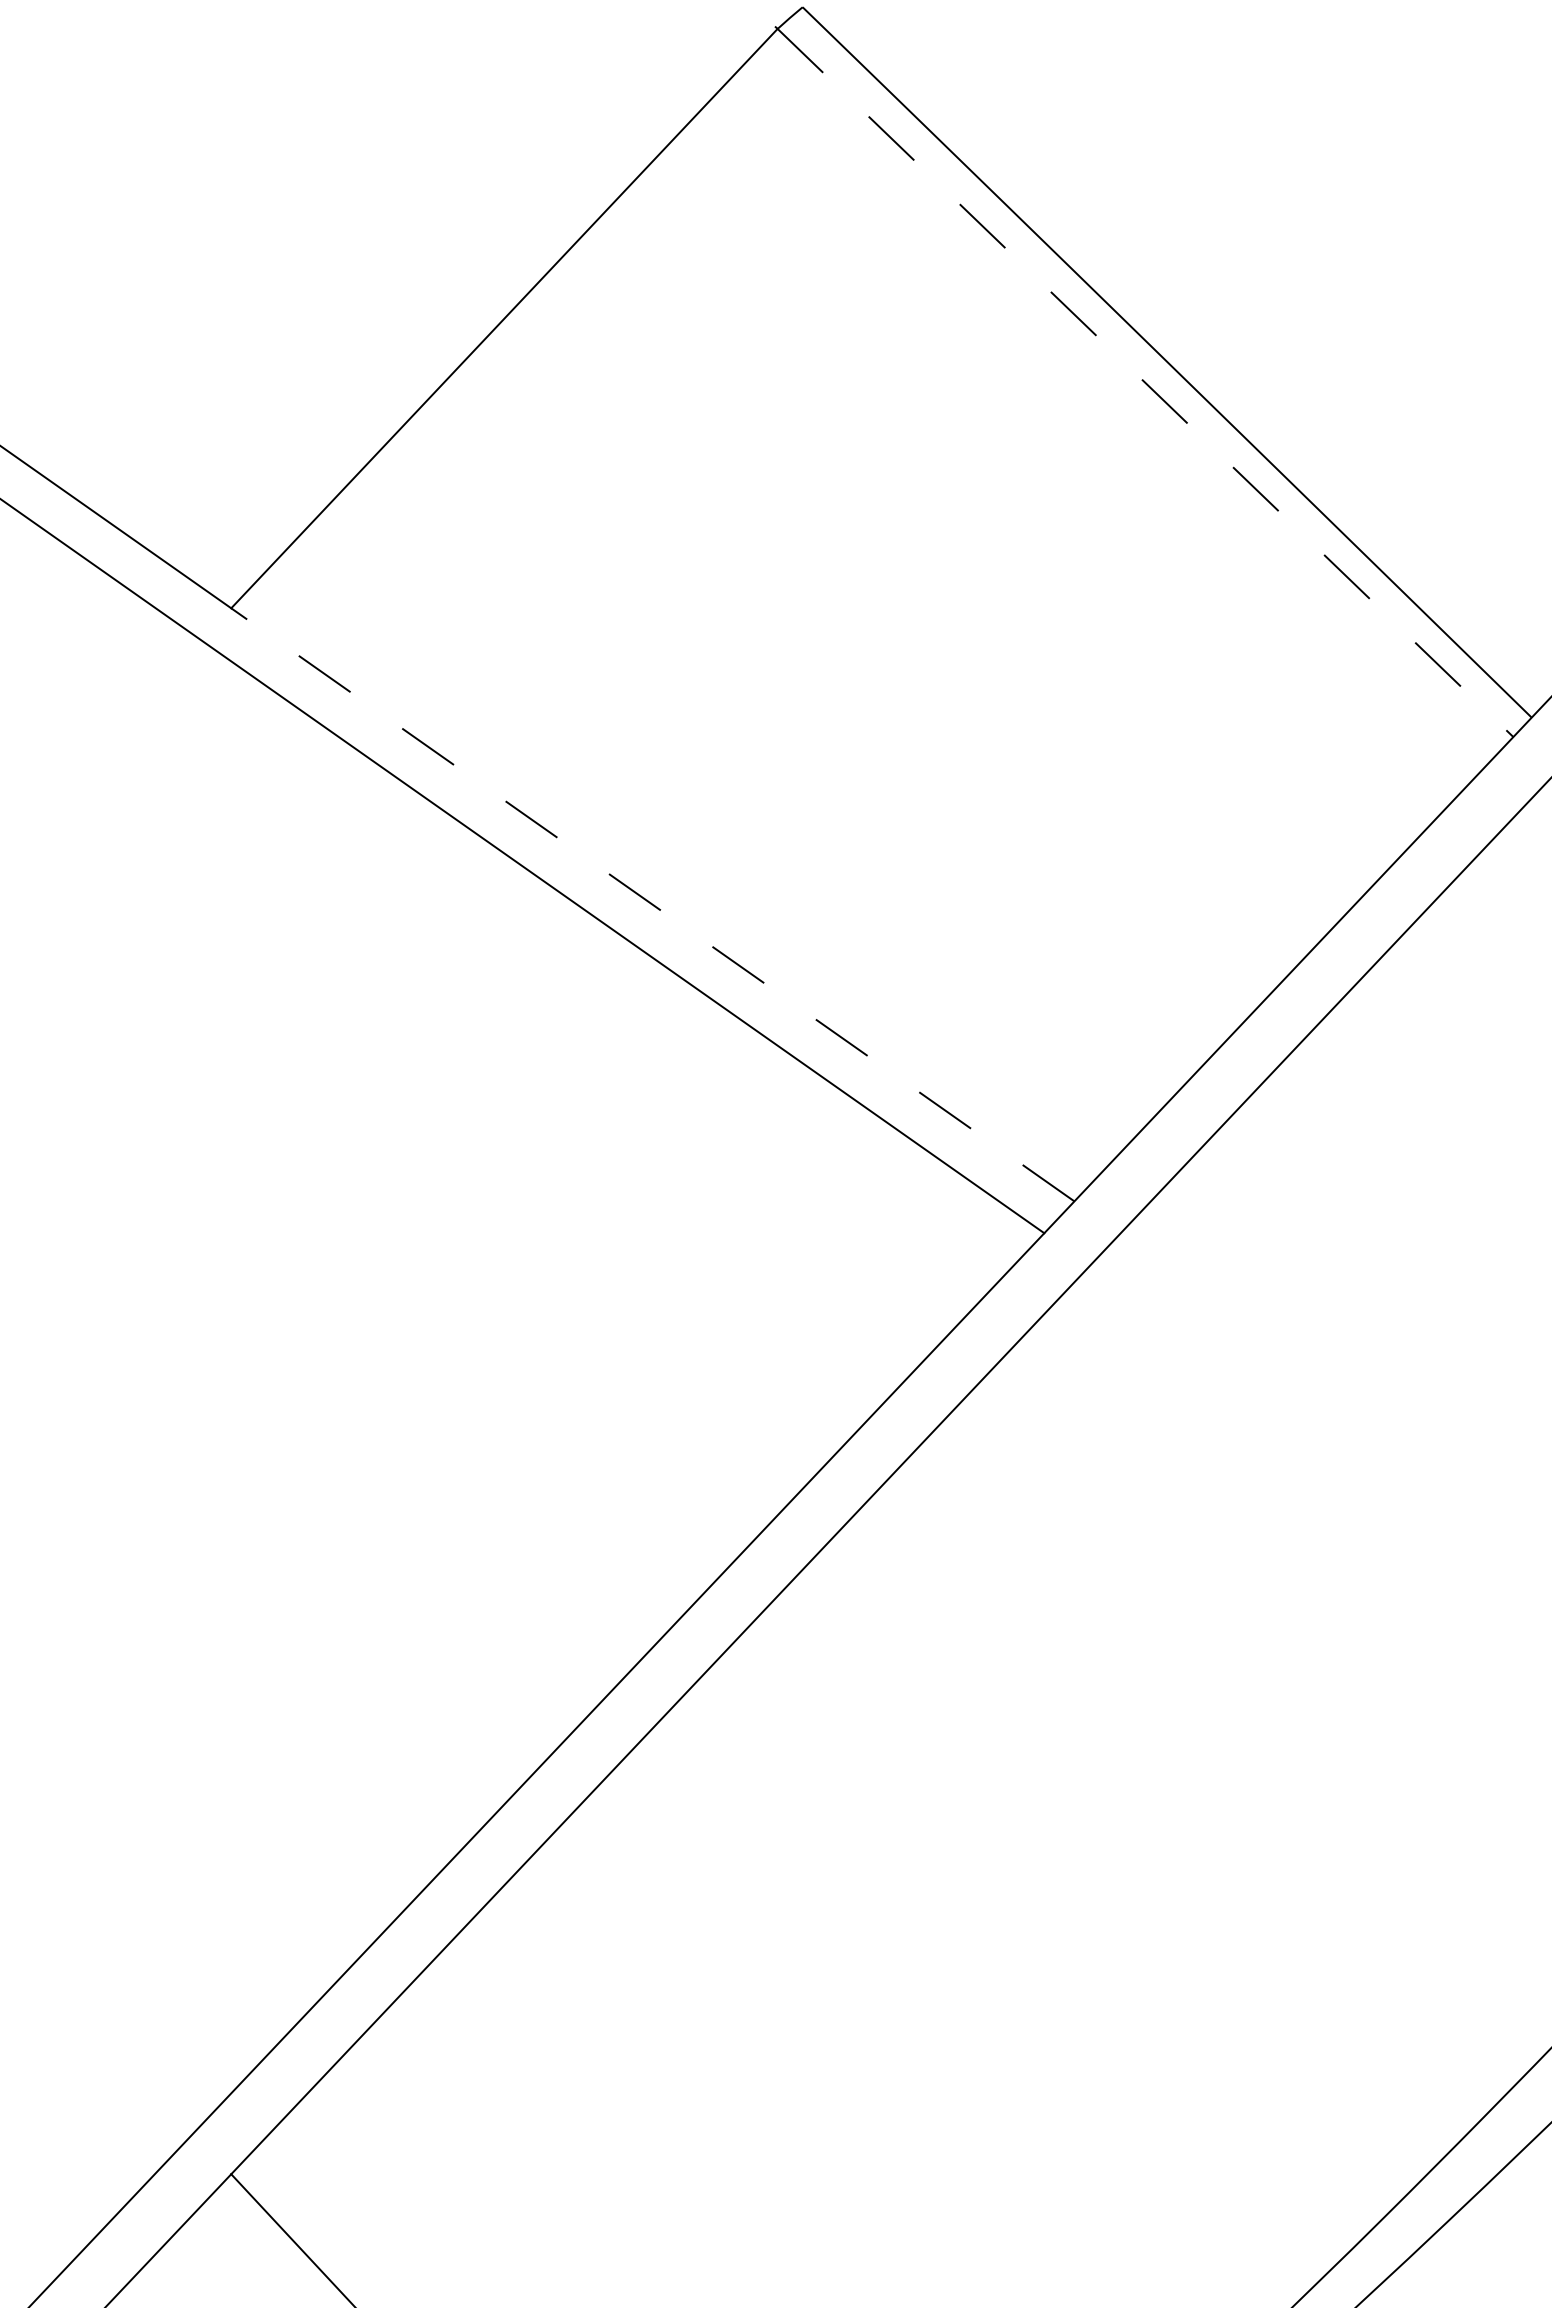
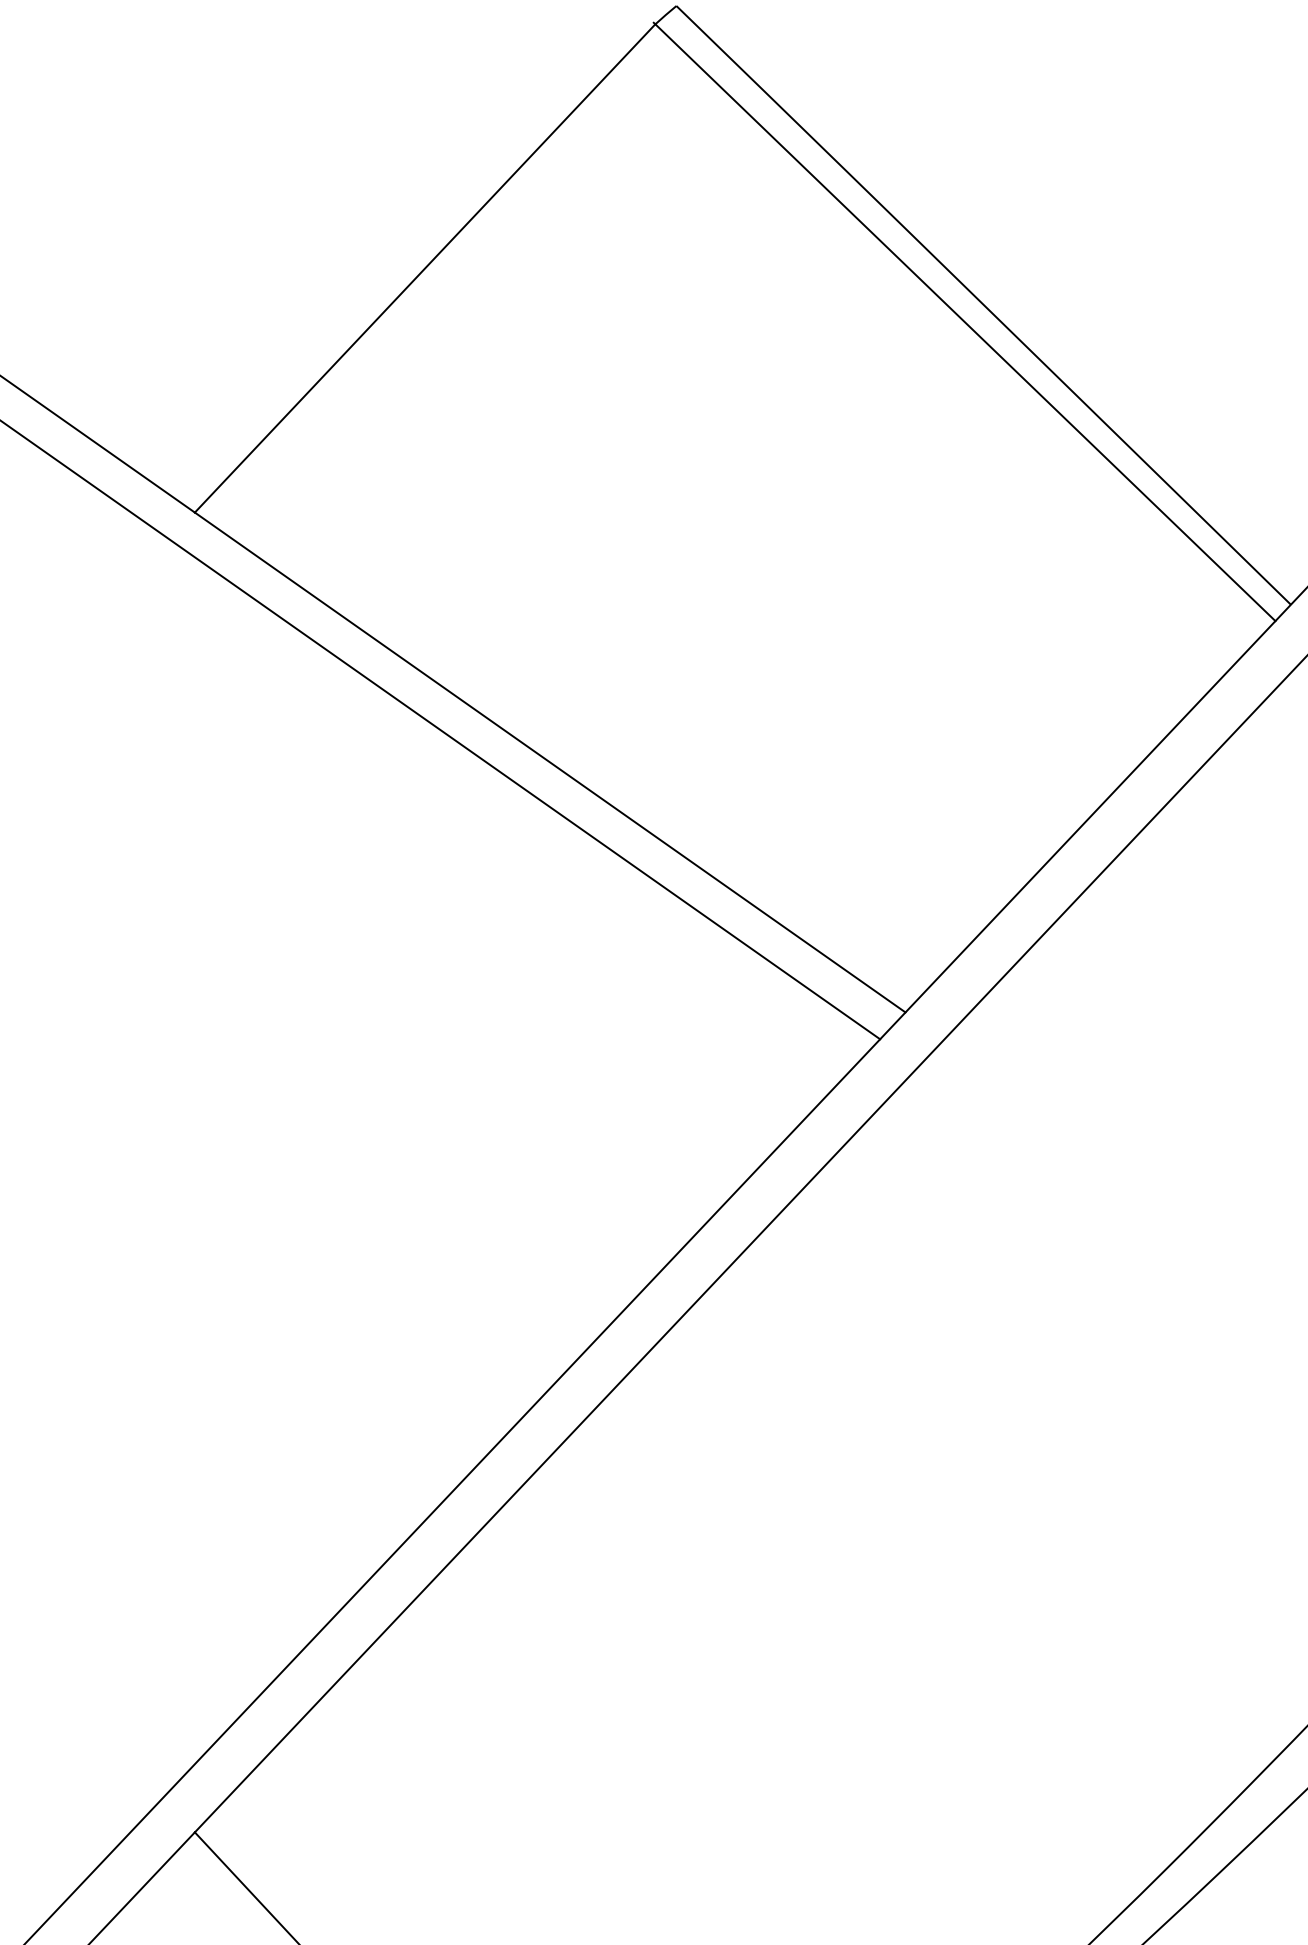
line: (1145, 382) -> (965, 322), dashed -> solid
line: (652, 904) -> (549, 762), dashed -> solid

